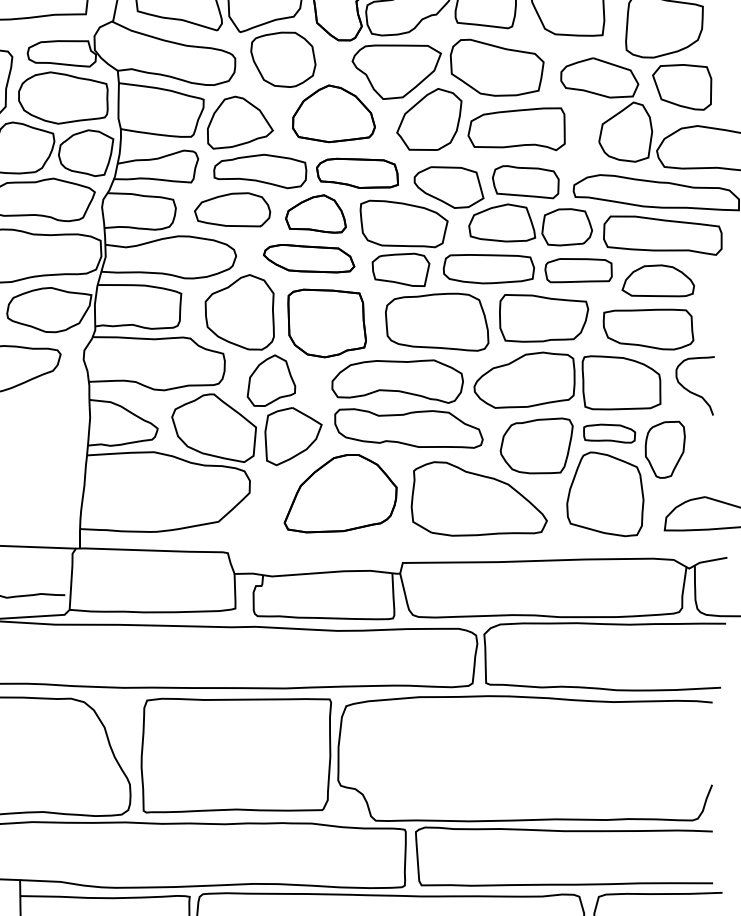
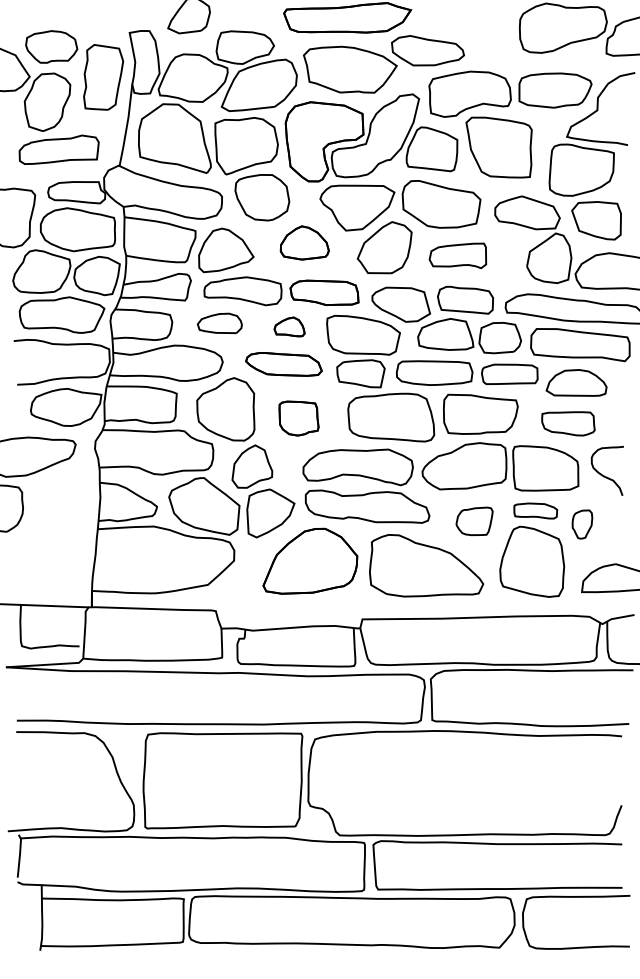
part: (333, 113) -> (304, 242), size x0.7
part: (516, 128) -> (457, 255), size x0.7
part: (232, 209) -> (219, 323), size x0.7
part: (315, 213) -> (289, 326), size x0.6
part: (326, 323) -> (298, 418), size x0.6
part: (648, 329) -> (568, 423), size x0.7
part: (536, 446) -> (474, 521), size x0.6
part: (665, 449) -> (582, 524), size x0.6

